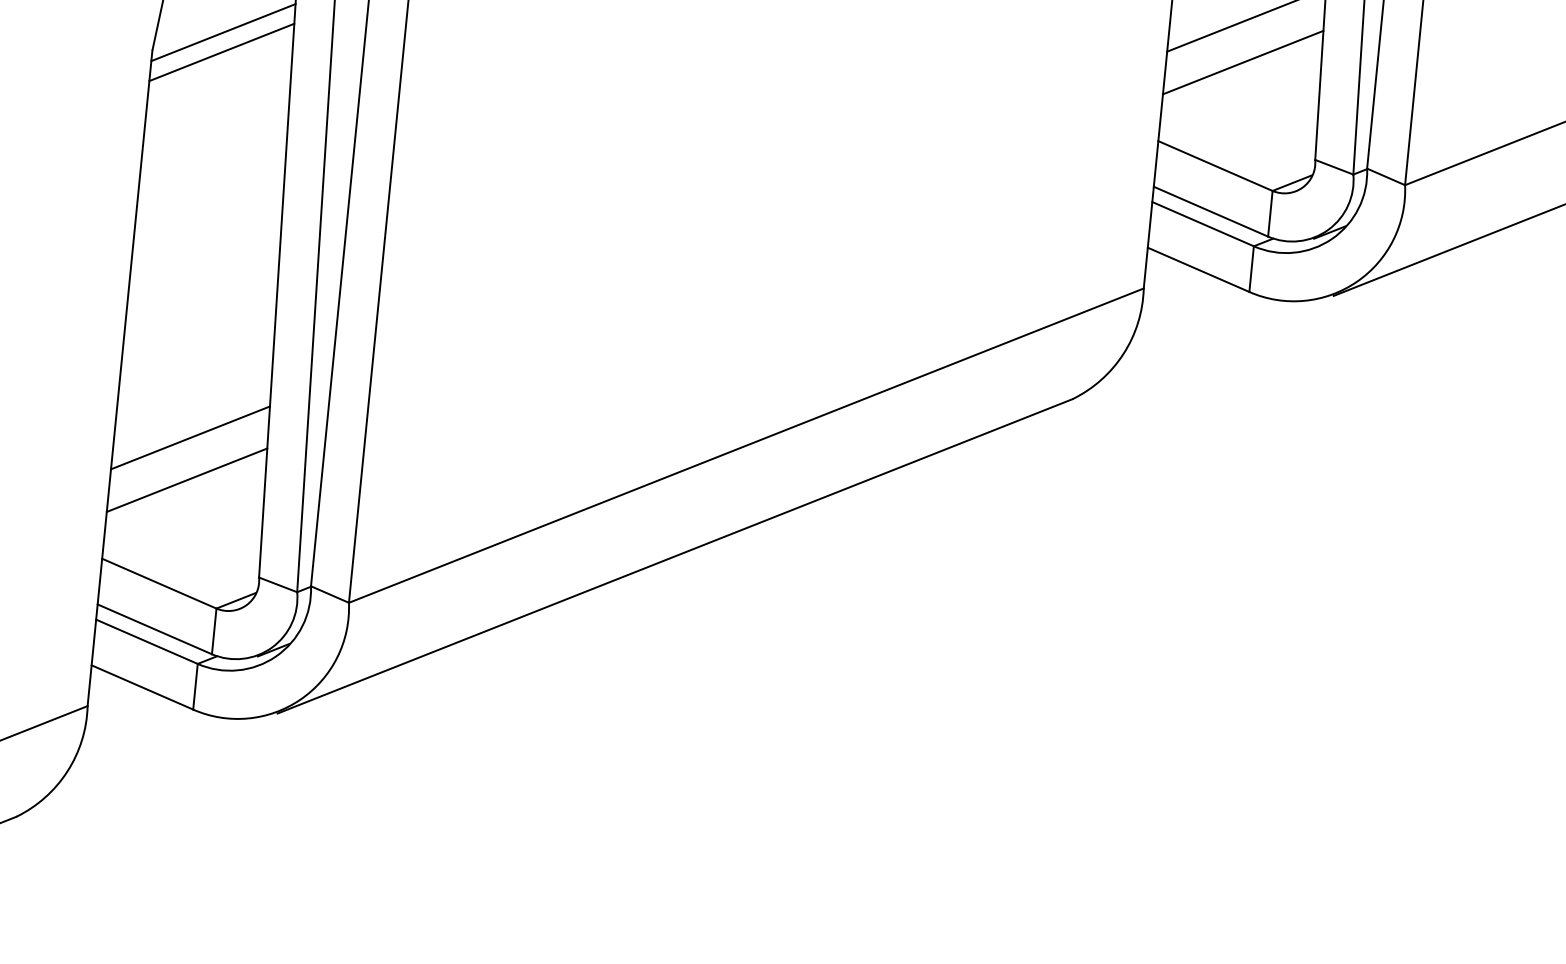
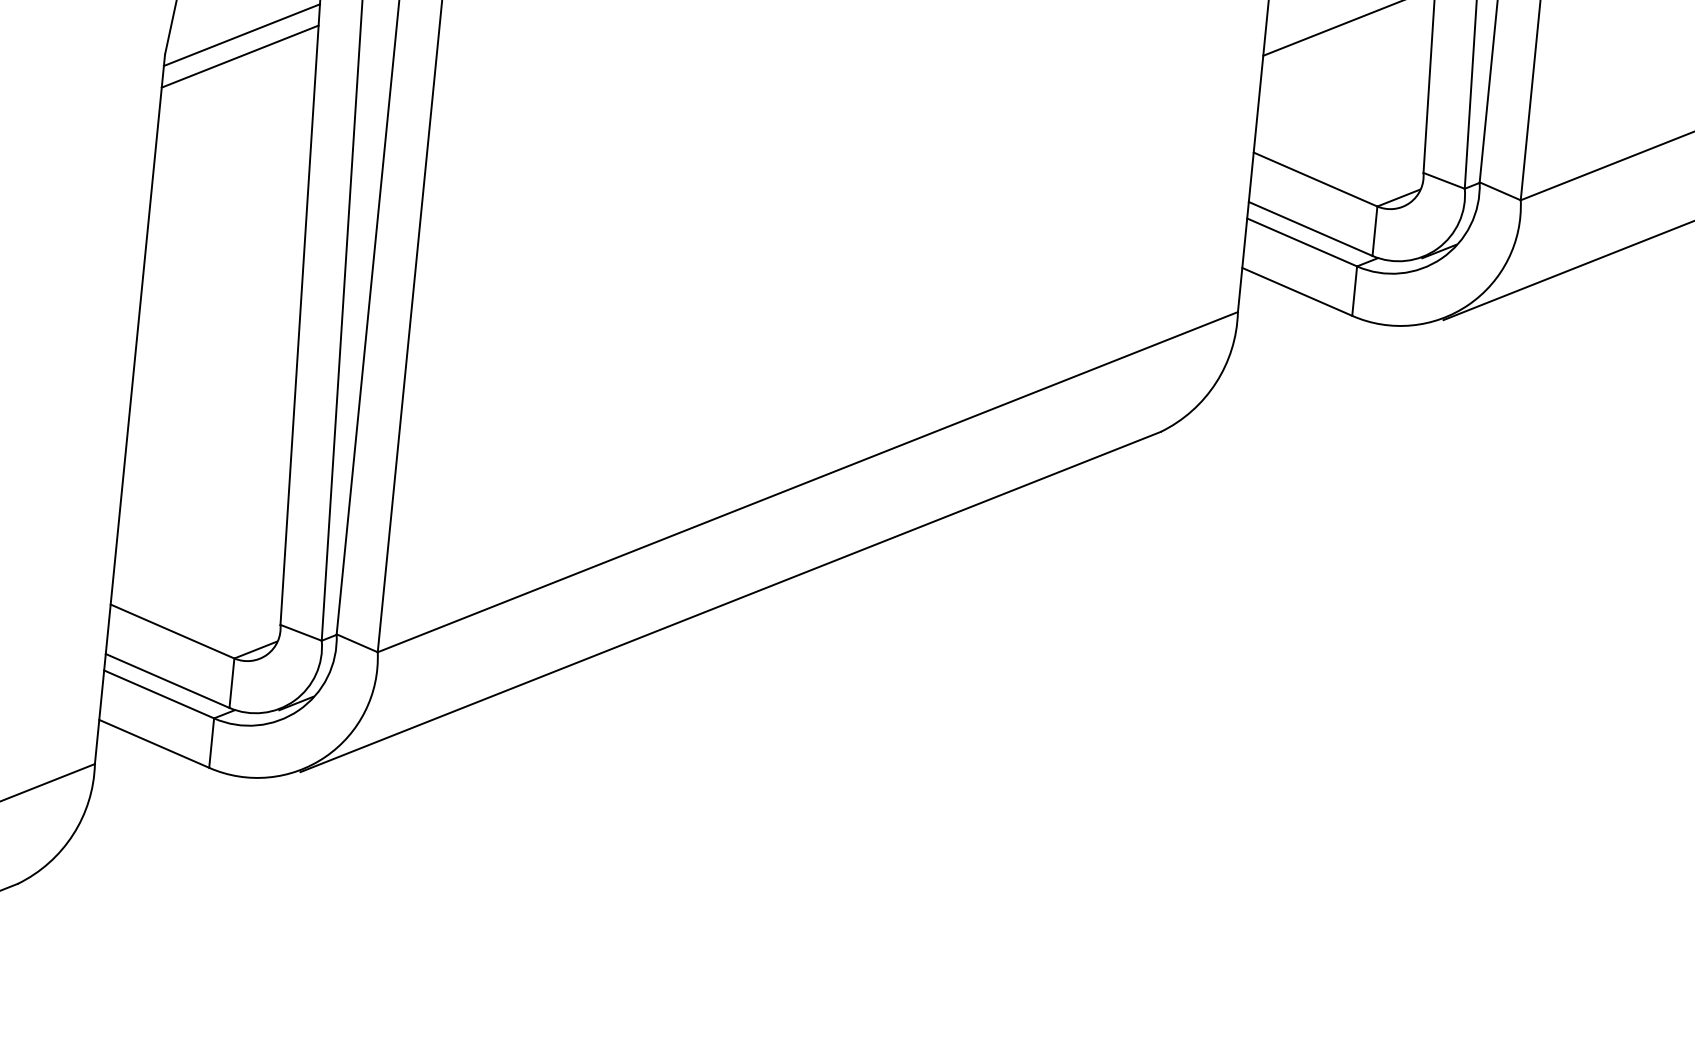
line: (1243, 62) -> (1345, 67), removed
line: (190, 437) -> (206, 473), removed
line: (187, 480) -> (202, 519), removed

